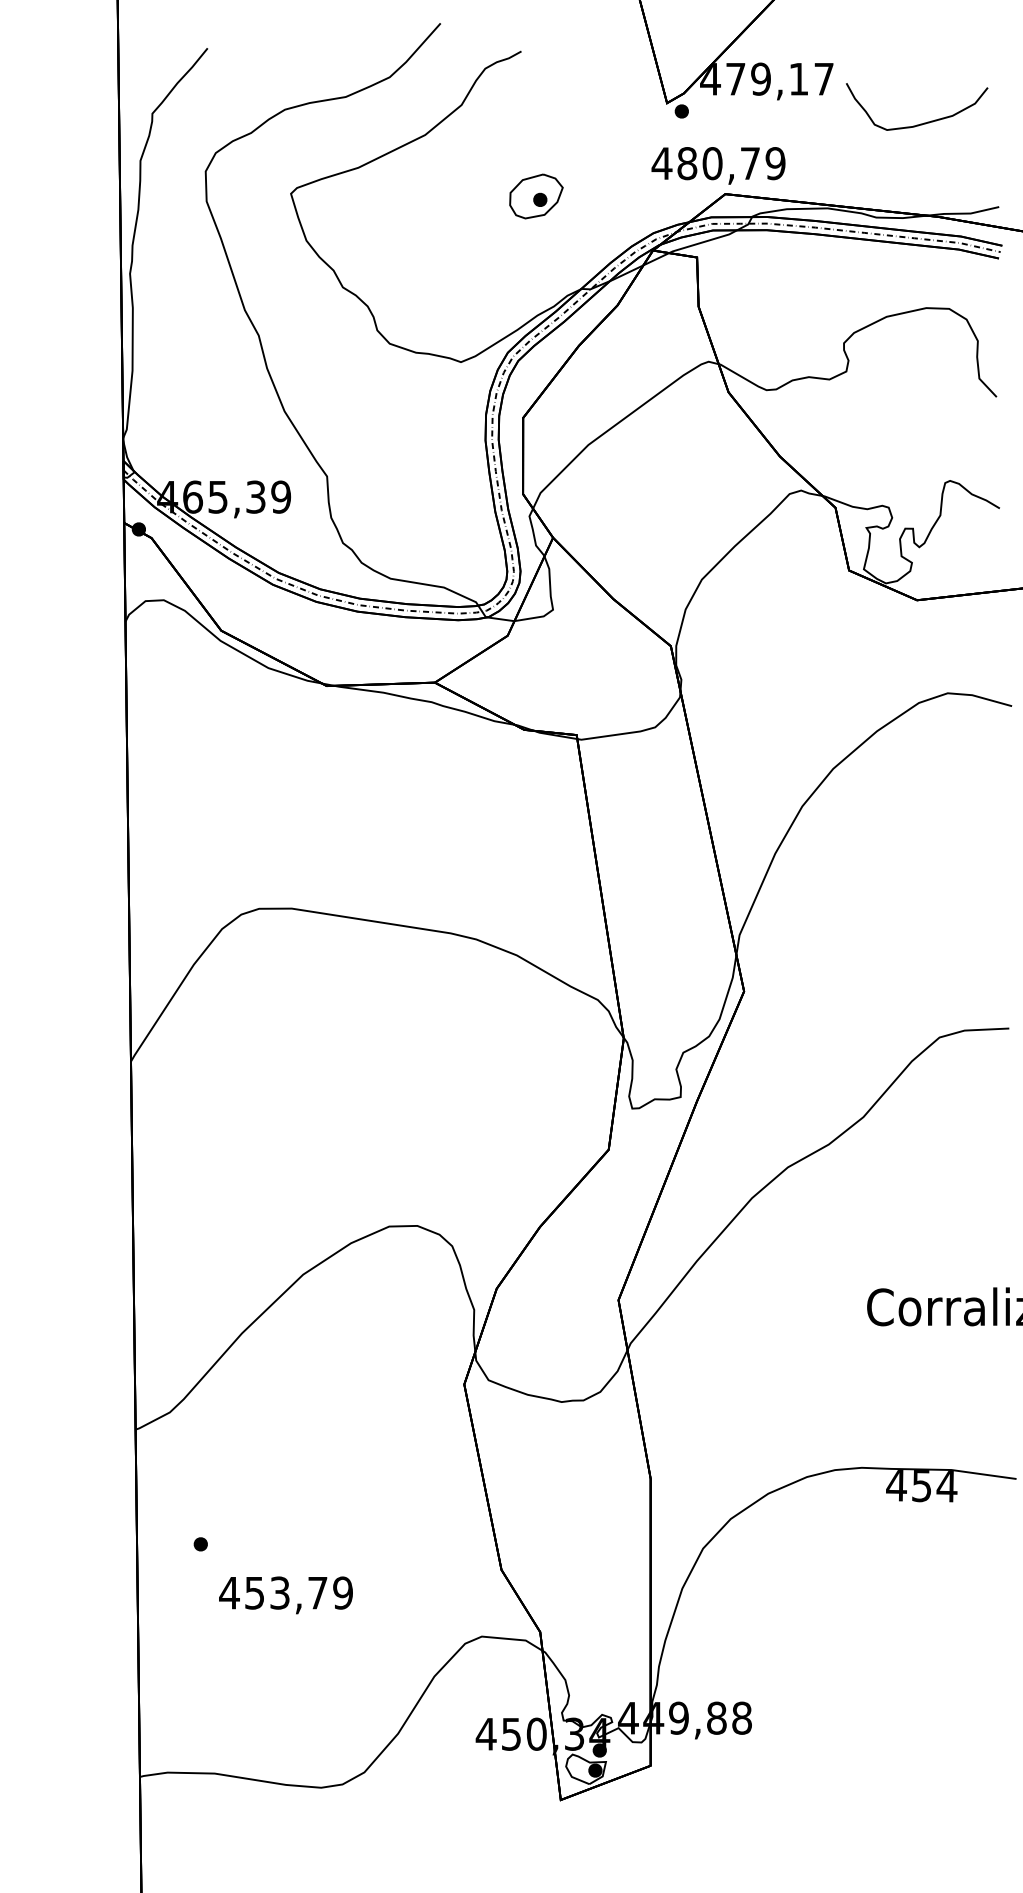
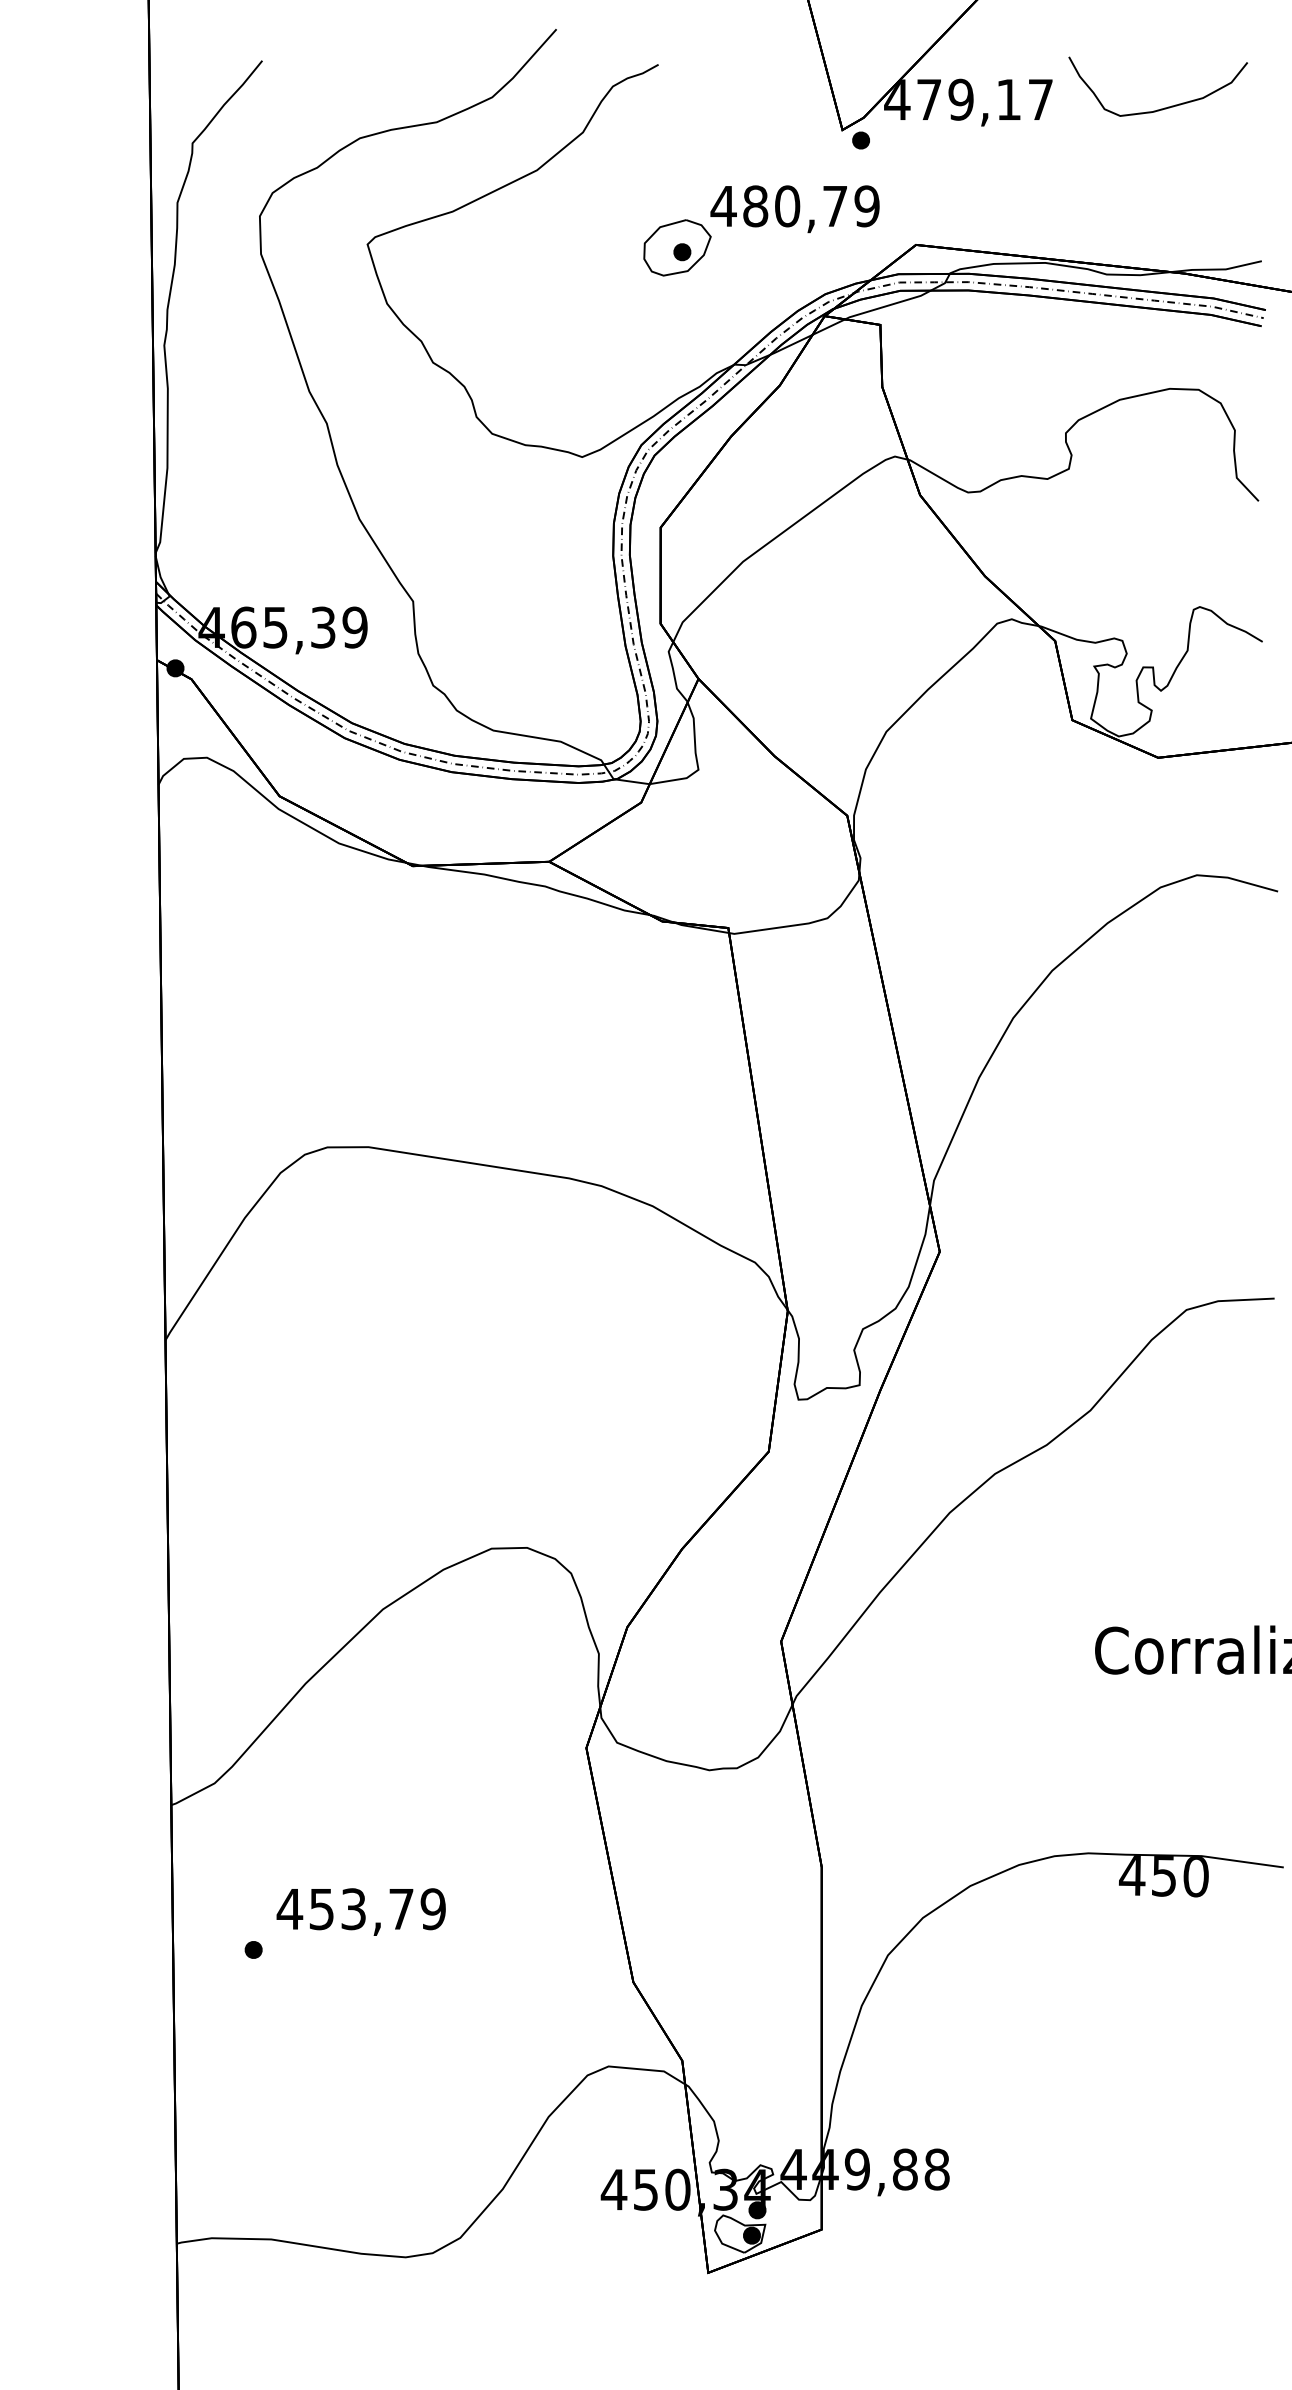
curve: (920, 123) -> (1162, 107), moved
text: (718, 165) -> (795, 208), moved
text: (946, 1486) -> (1195, 1876), 454 -> 450
text: (285, 1595) -> (360, 1912), moved

